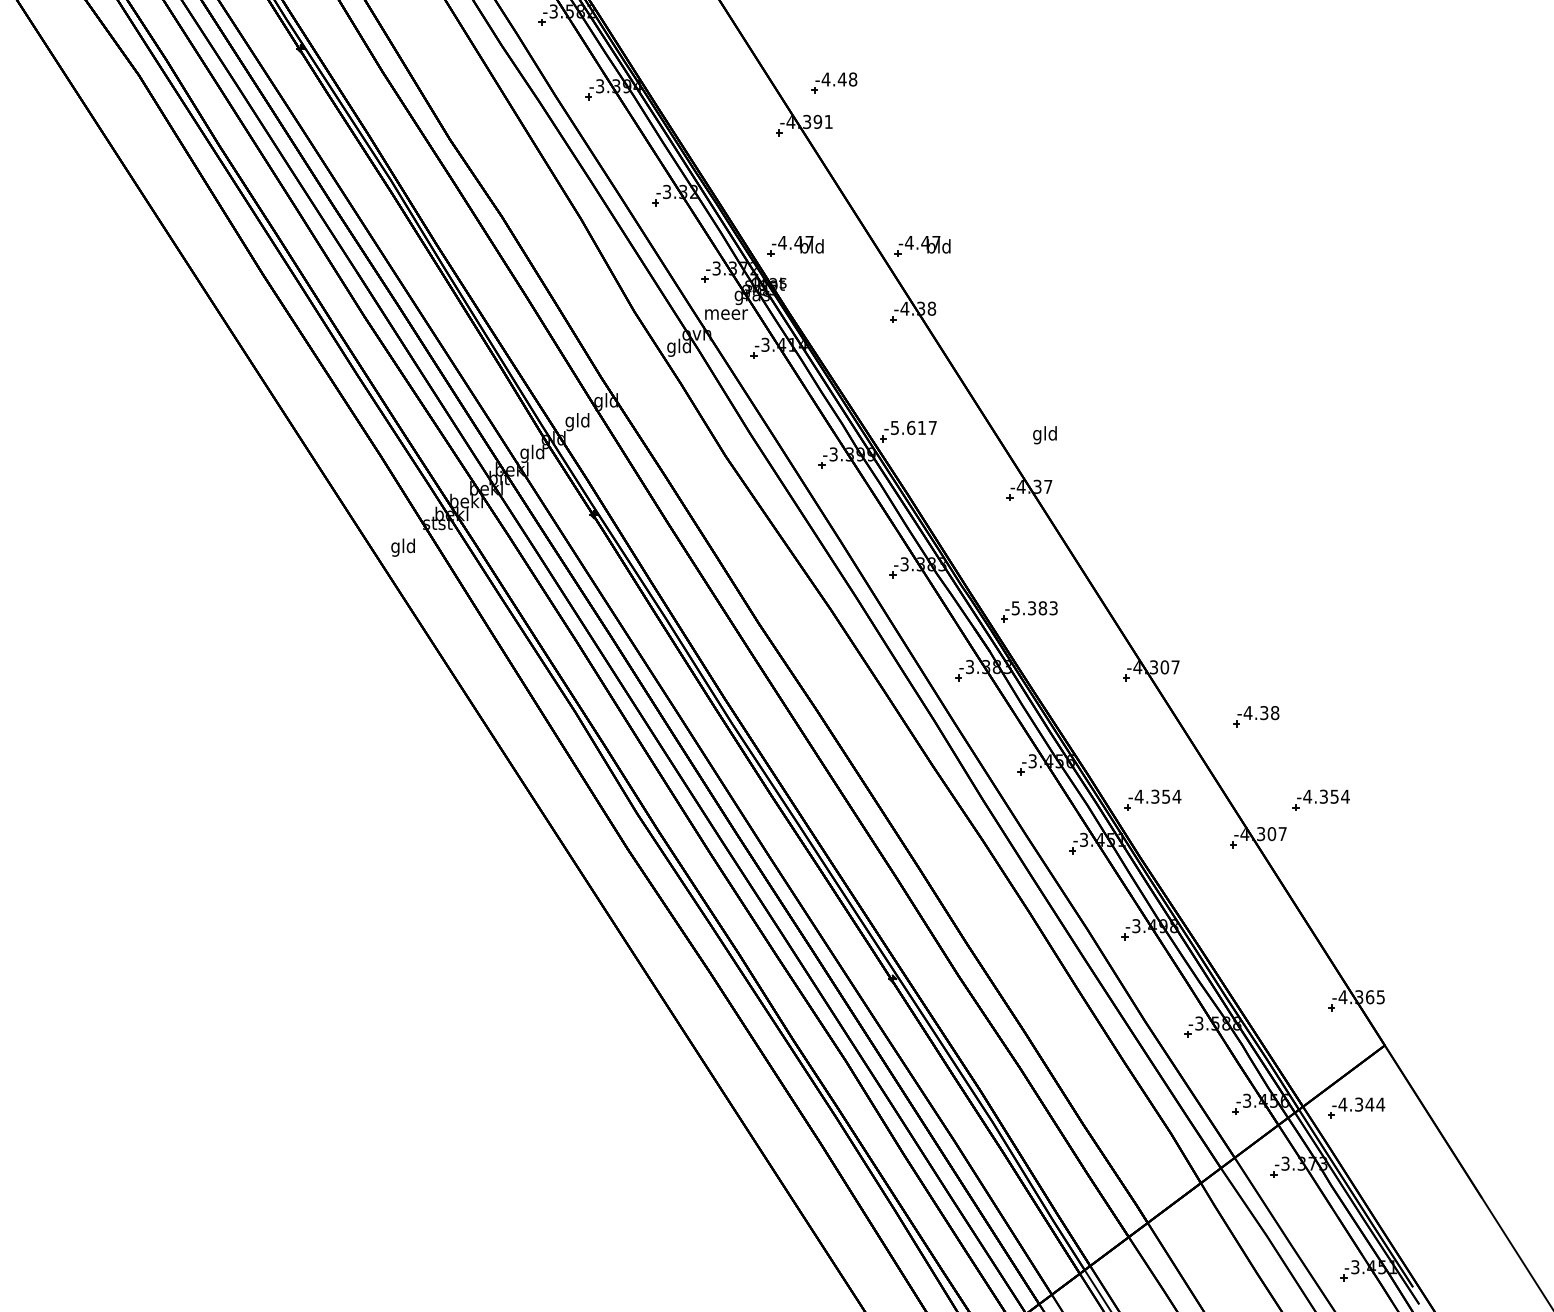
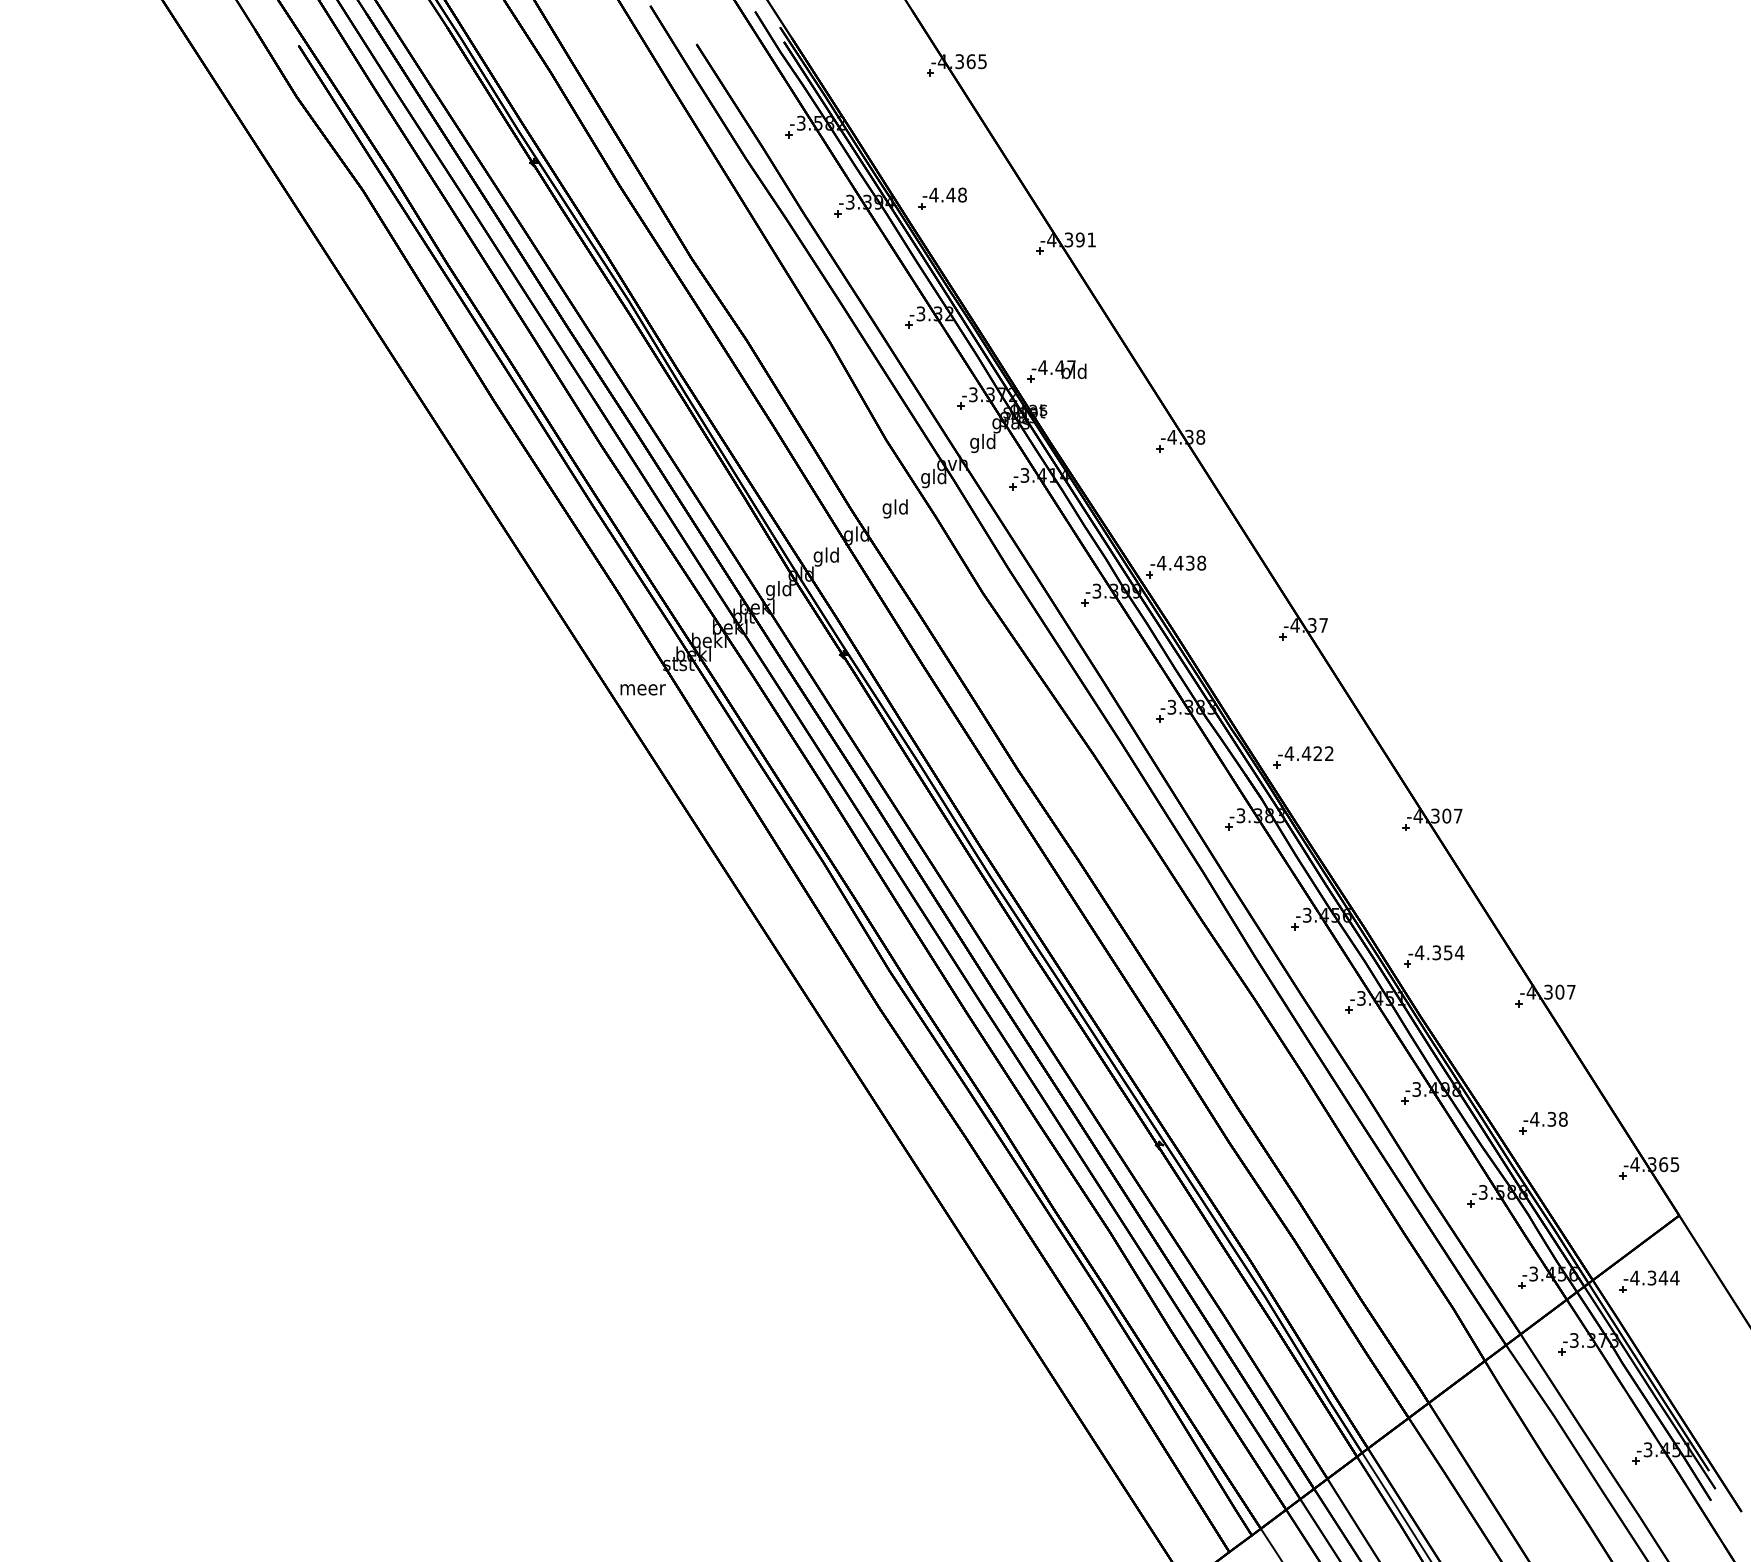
part: (834, 82) -> (942, 198), moved
part: (922, 246) -> (1190, 371), removed
text: (726, 314) -> (983, 443), meer -> gld
text: (913, 427) -> (1181, 562), -5.617 -> -4.438
text: (1044, 434) -> (894, 508), moved
text: (403, 547) -> (642, 689), gld -> meer
text: (1033, 608) -> (1308, 753), -5.383 -> -4.422
part: (1256, 715) -> (1543, 1122), moved
part: (1321, 800) -> (1612, 956), removed

